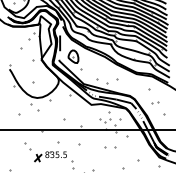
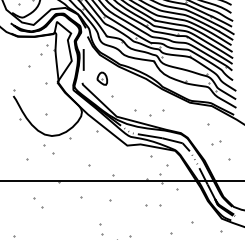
part: (73, 56) -> (102, 78), size x0.7
part: (105, 120) -> (146, 167), removed
part: (50, 156) -> (70, 217), removed

